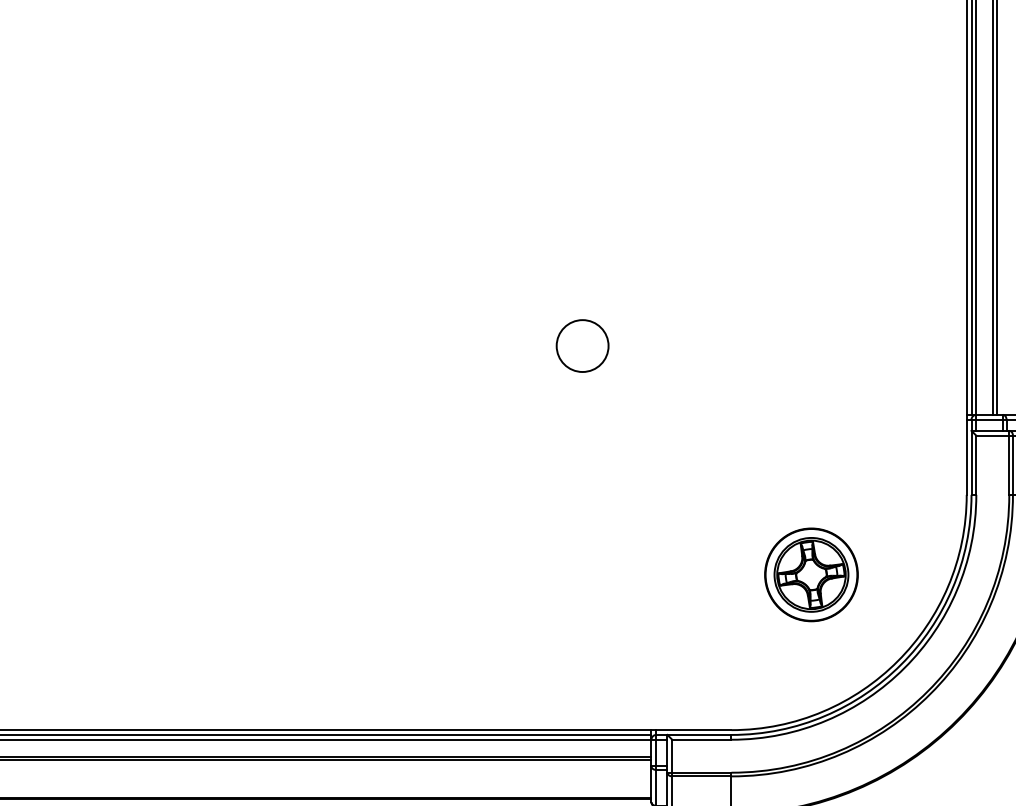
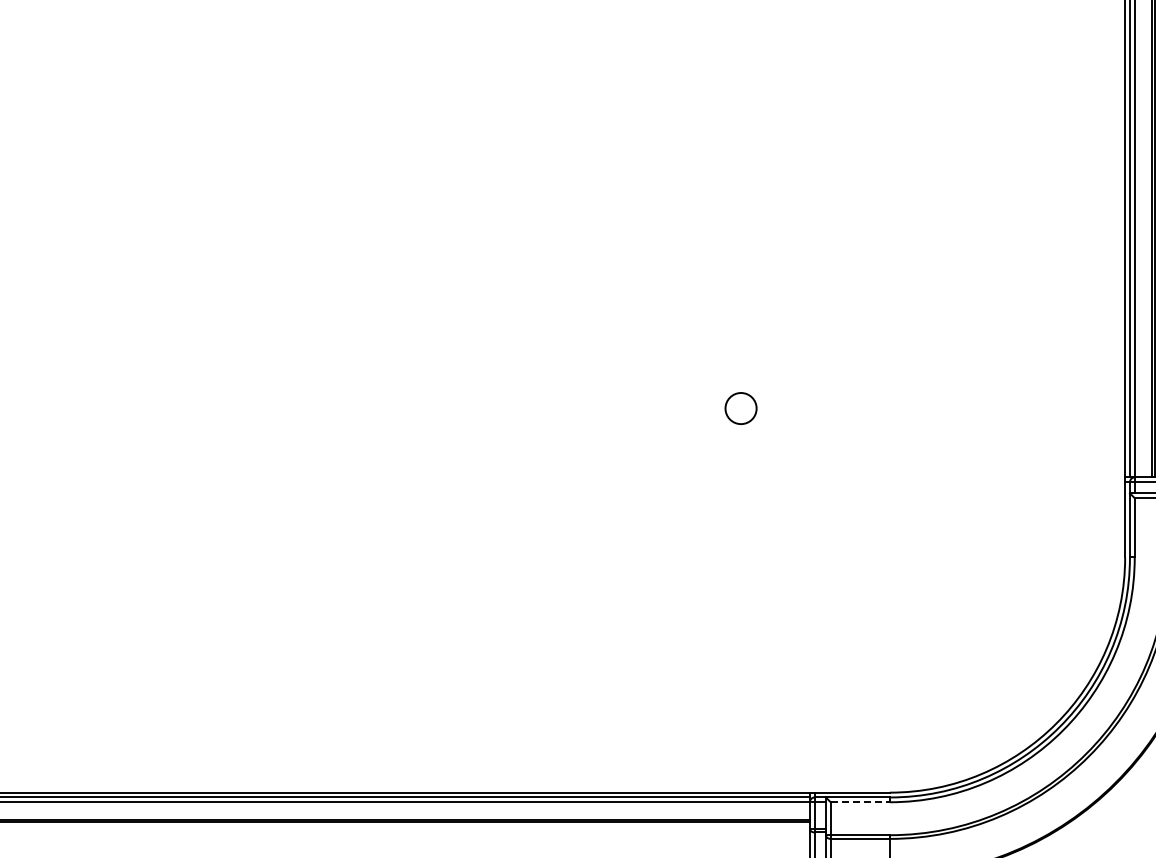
circle: (583, 345) -> (741, 408), size x0.6
part: (811, 574) -> (969, 637), removed
line: (702, 739) -> (860, 802), solid -> dashed

